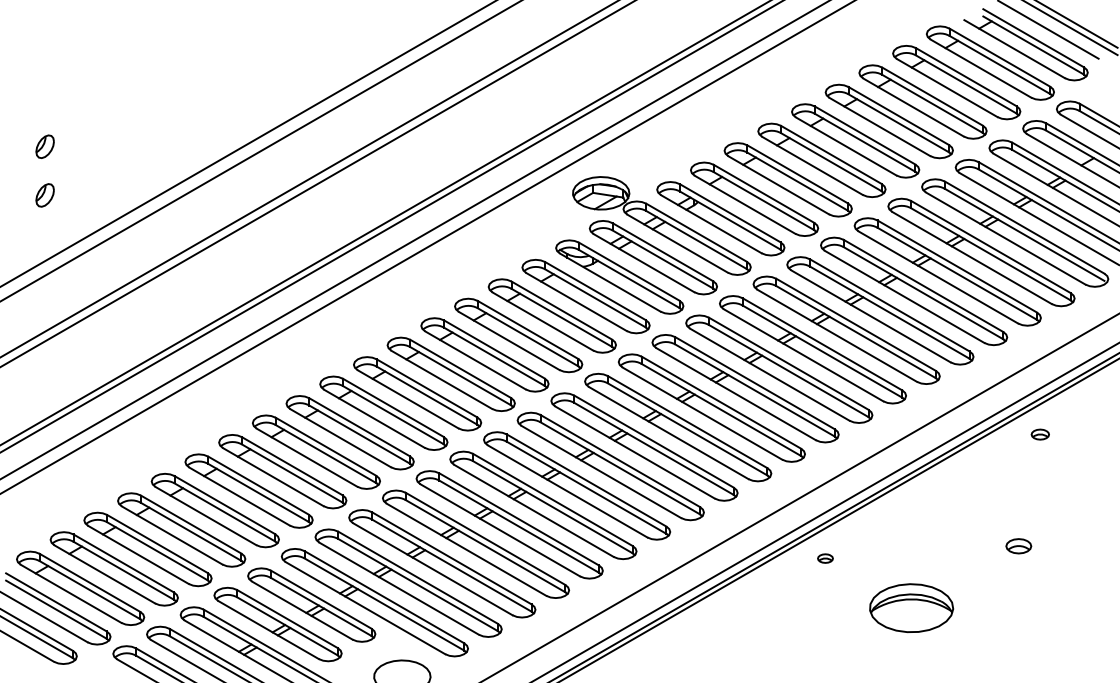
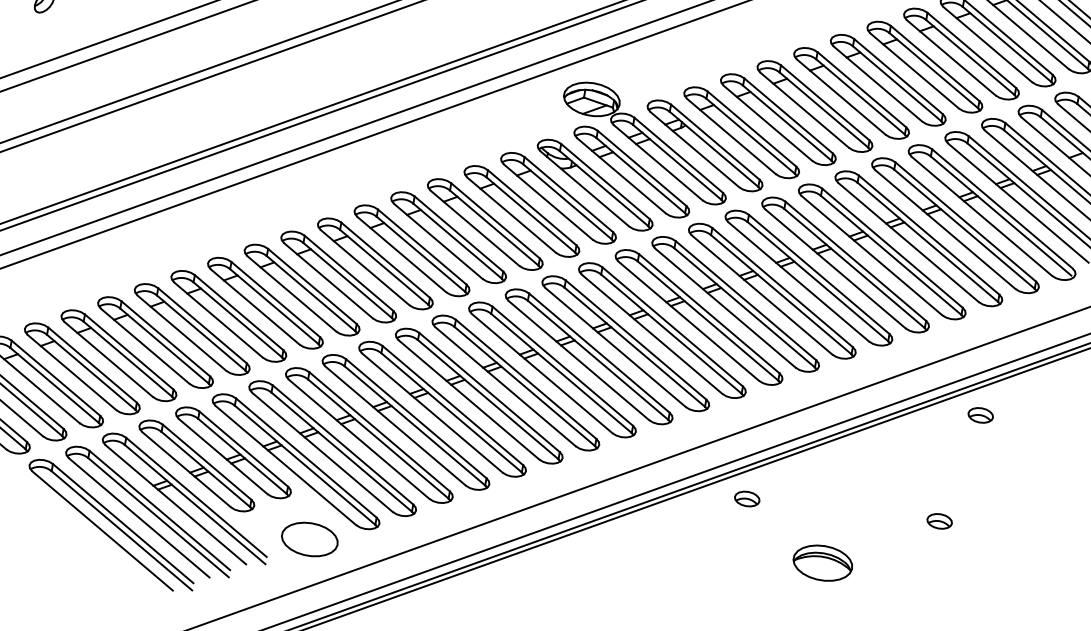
part: (1040, 434) -> (981, 415), size x1.43
part: (825, 558) -> (747, 498), size x1.67
part: (910, 608) -> (821, 563), size x0.71

